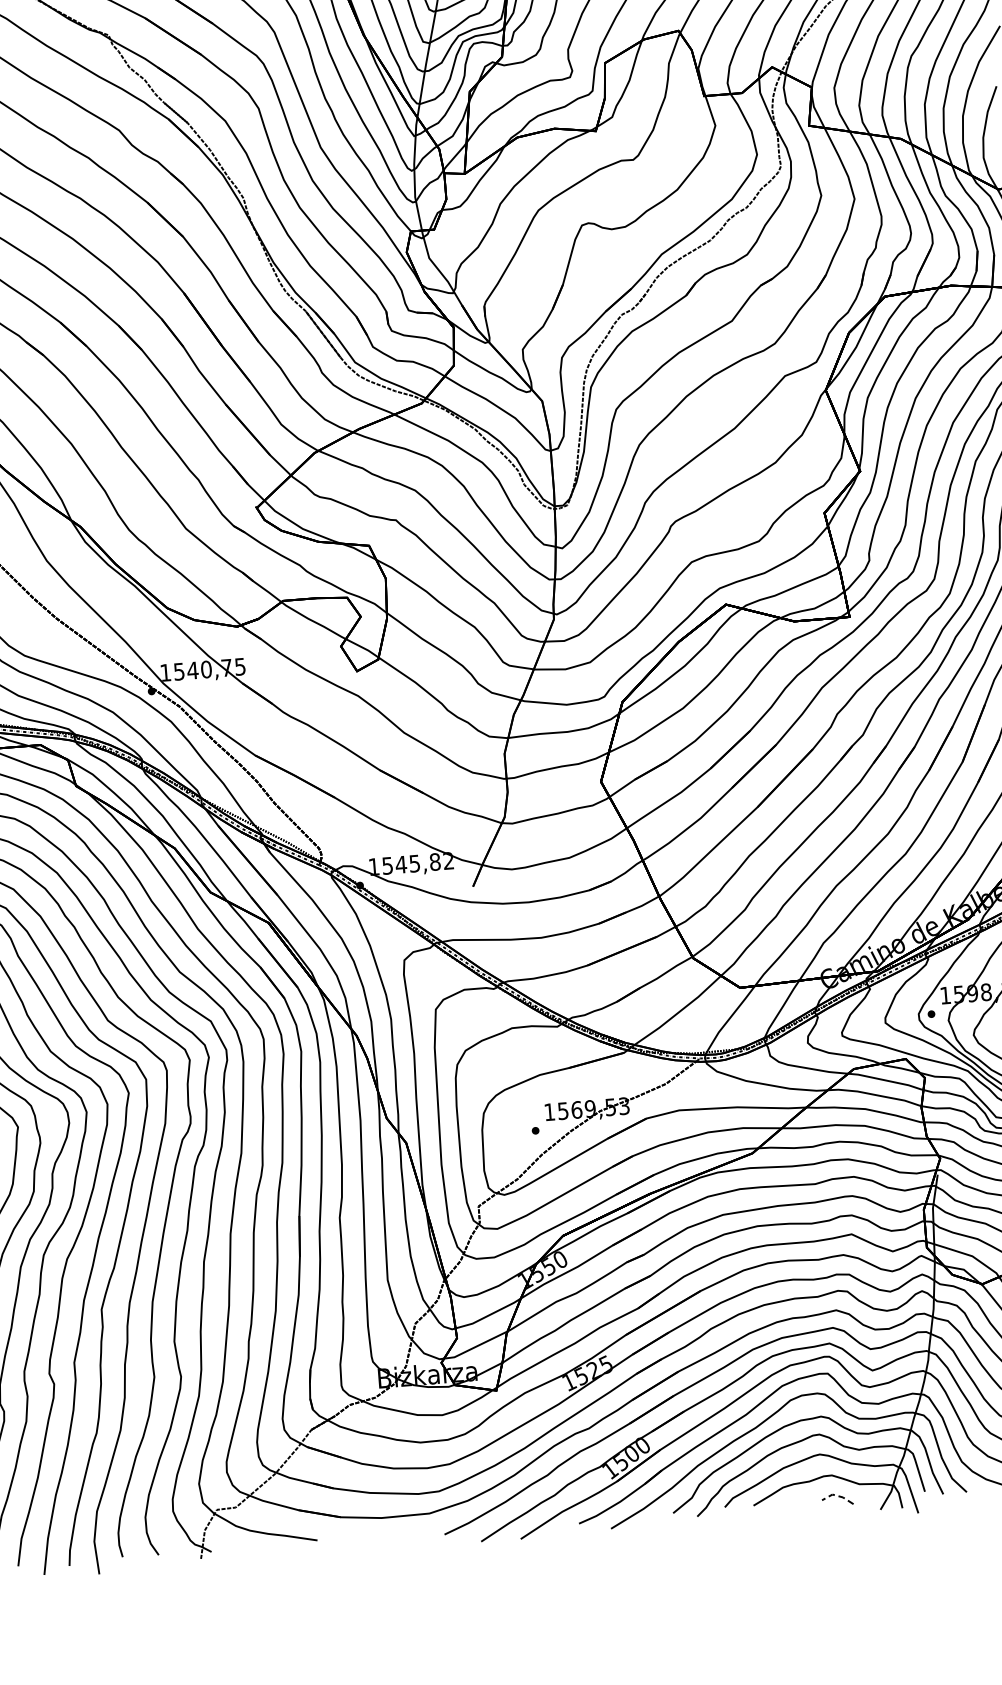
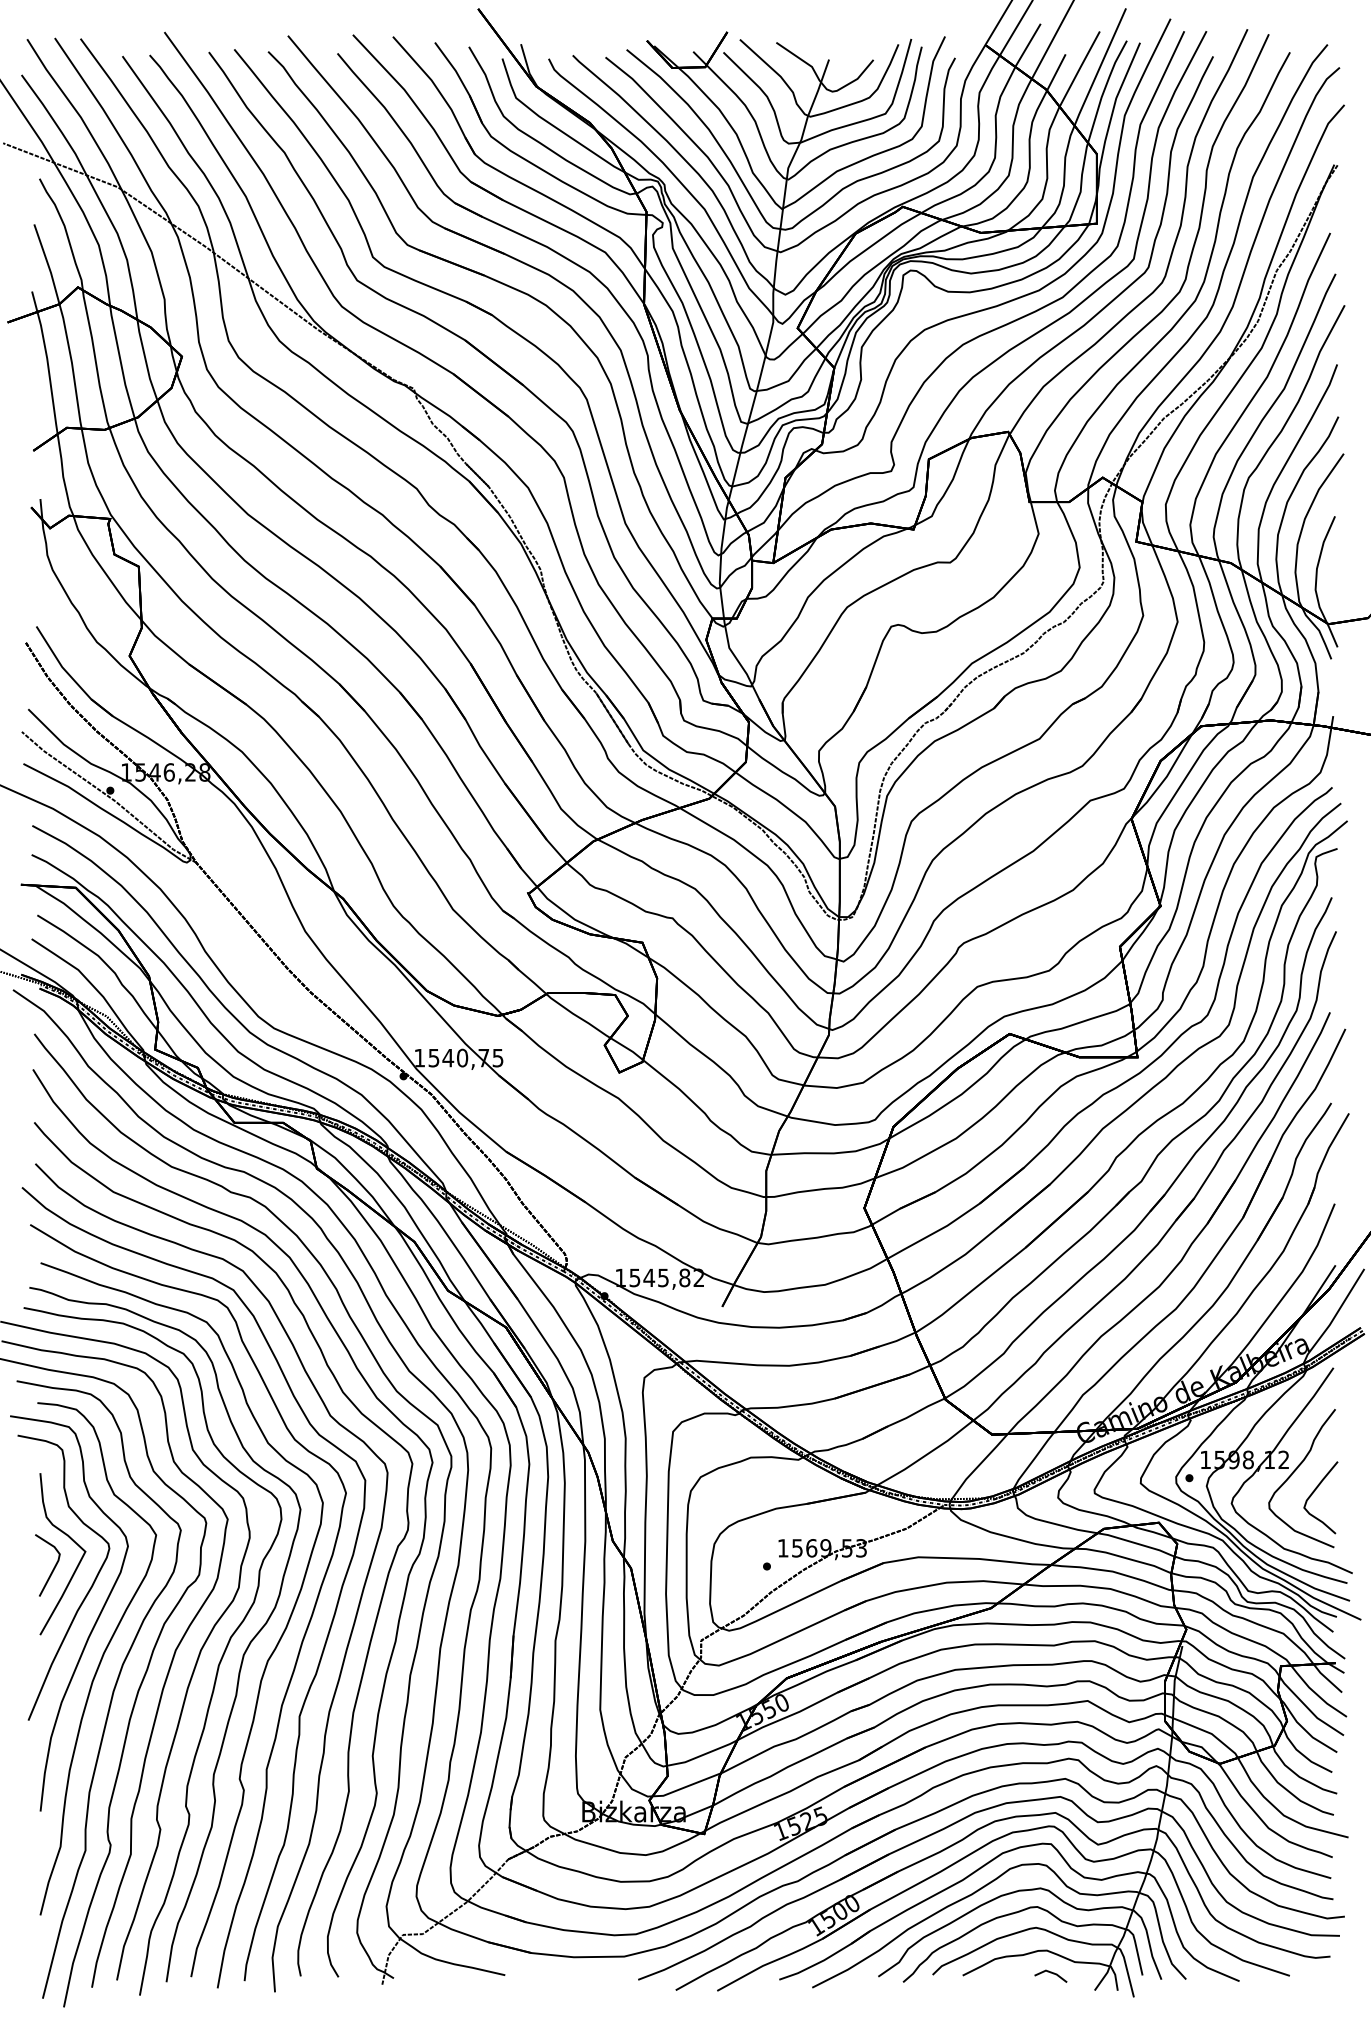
line: (837, 1495) -> (1051, 1972), dashed -> solid

